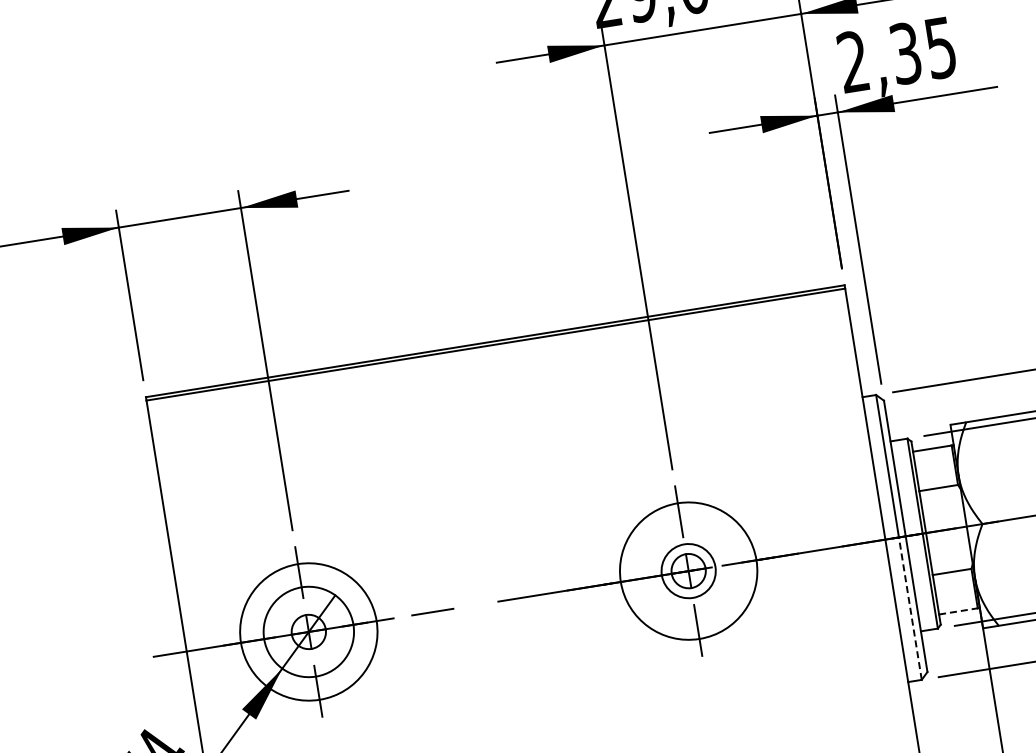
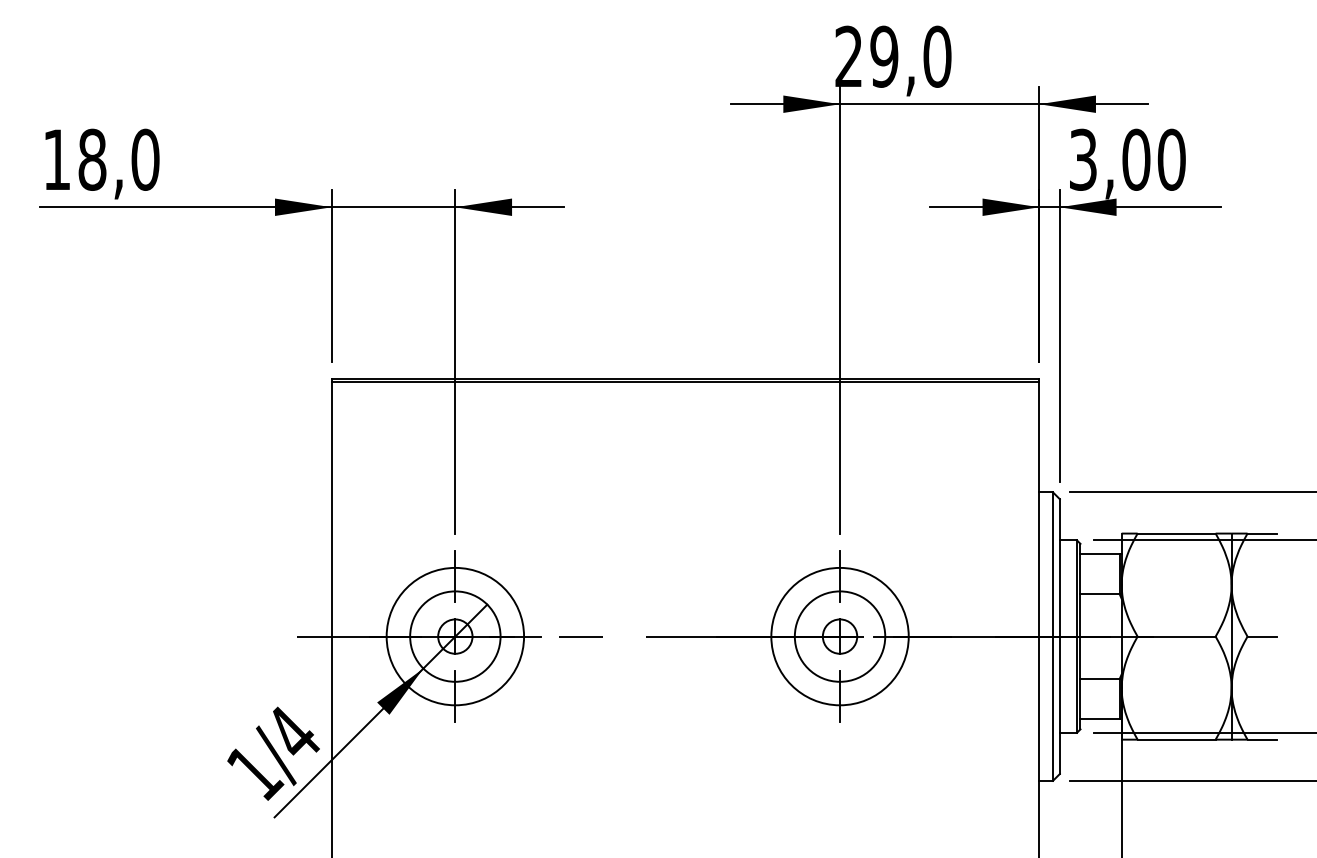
text: (897, 54) -> (1127, 159), 2,35 -> 3,00
circle: (688, 571) -> (839, 636), size x1.67
line: (910, 608) -> (1053, 708), dashed -> solid
line: (958, 611) -> (1100, 719), dashed -> solid

